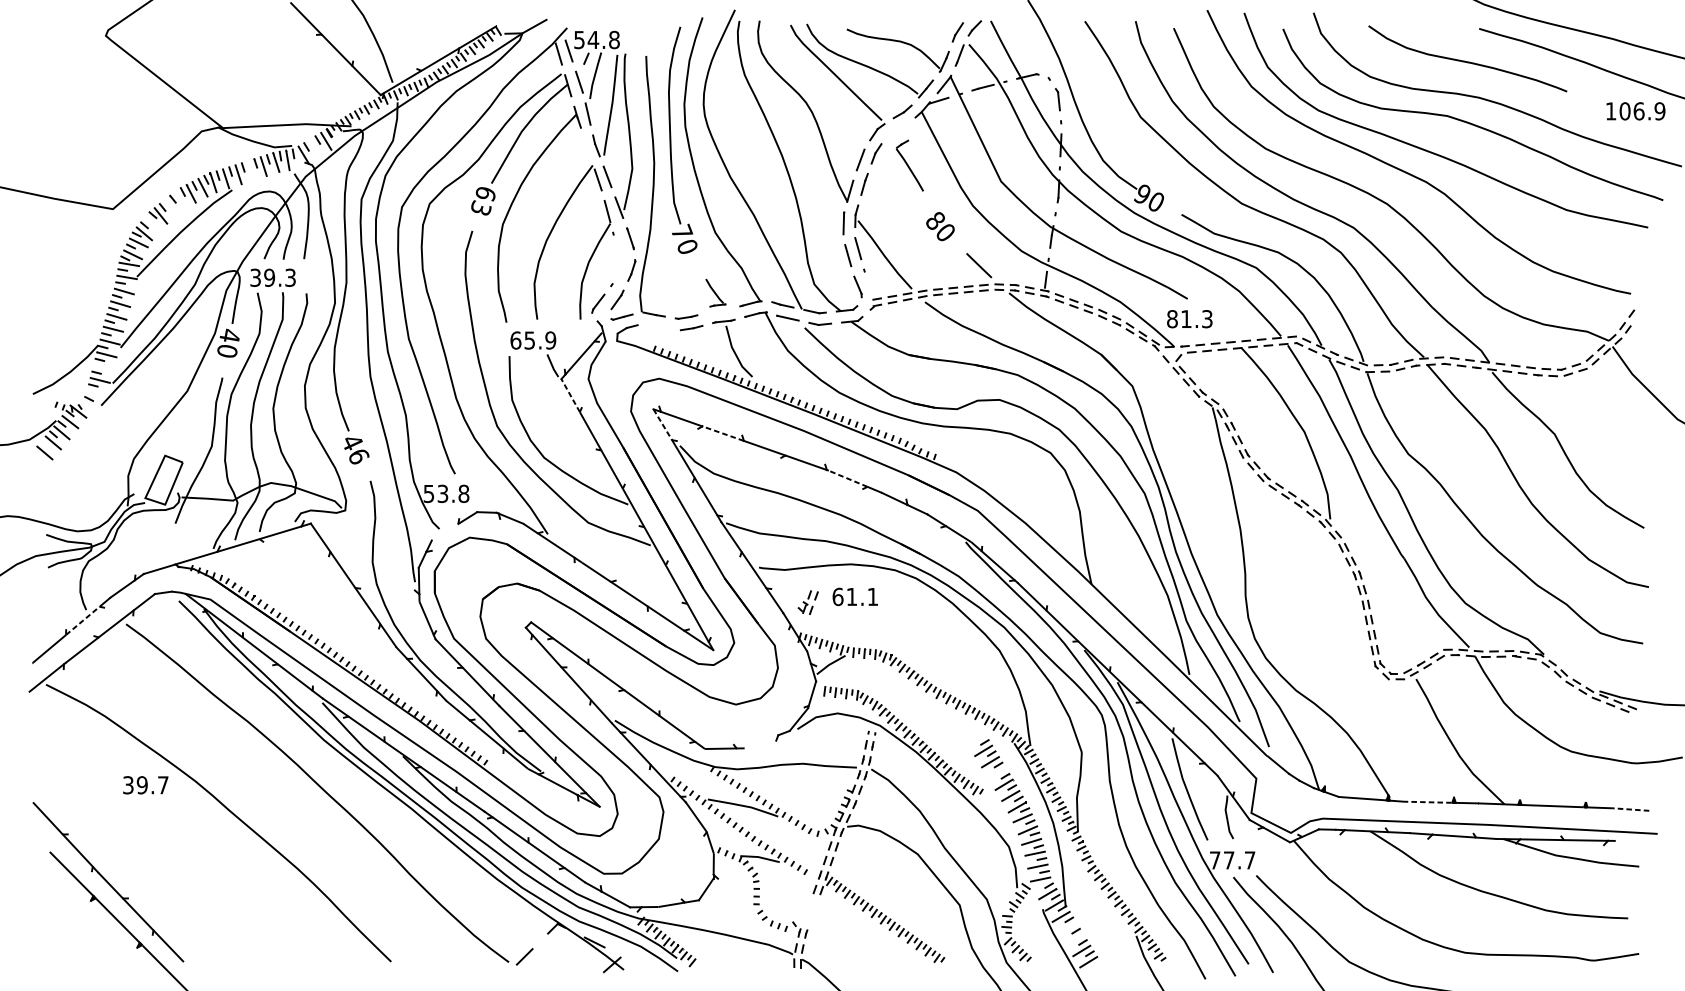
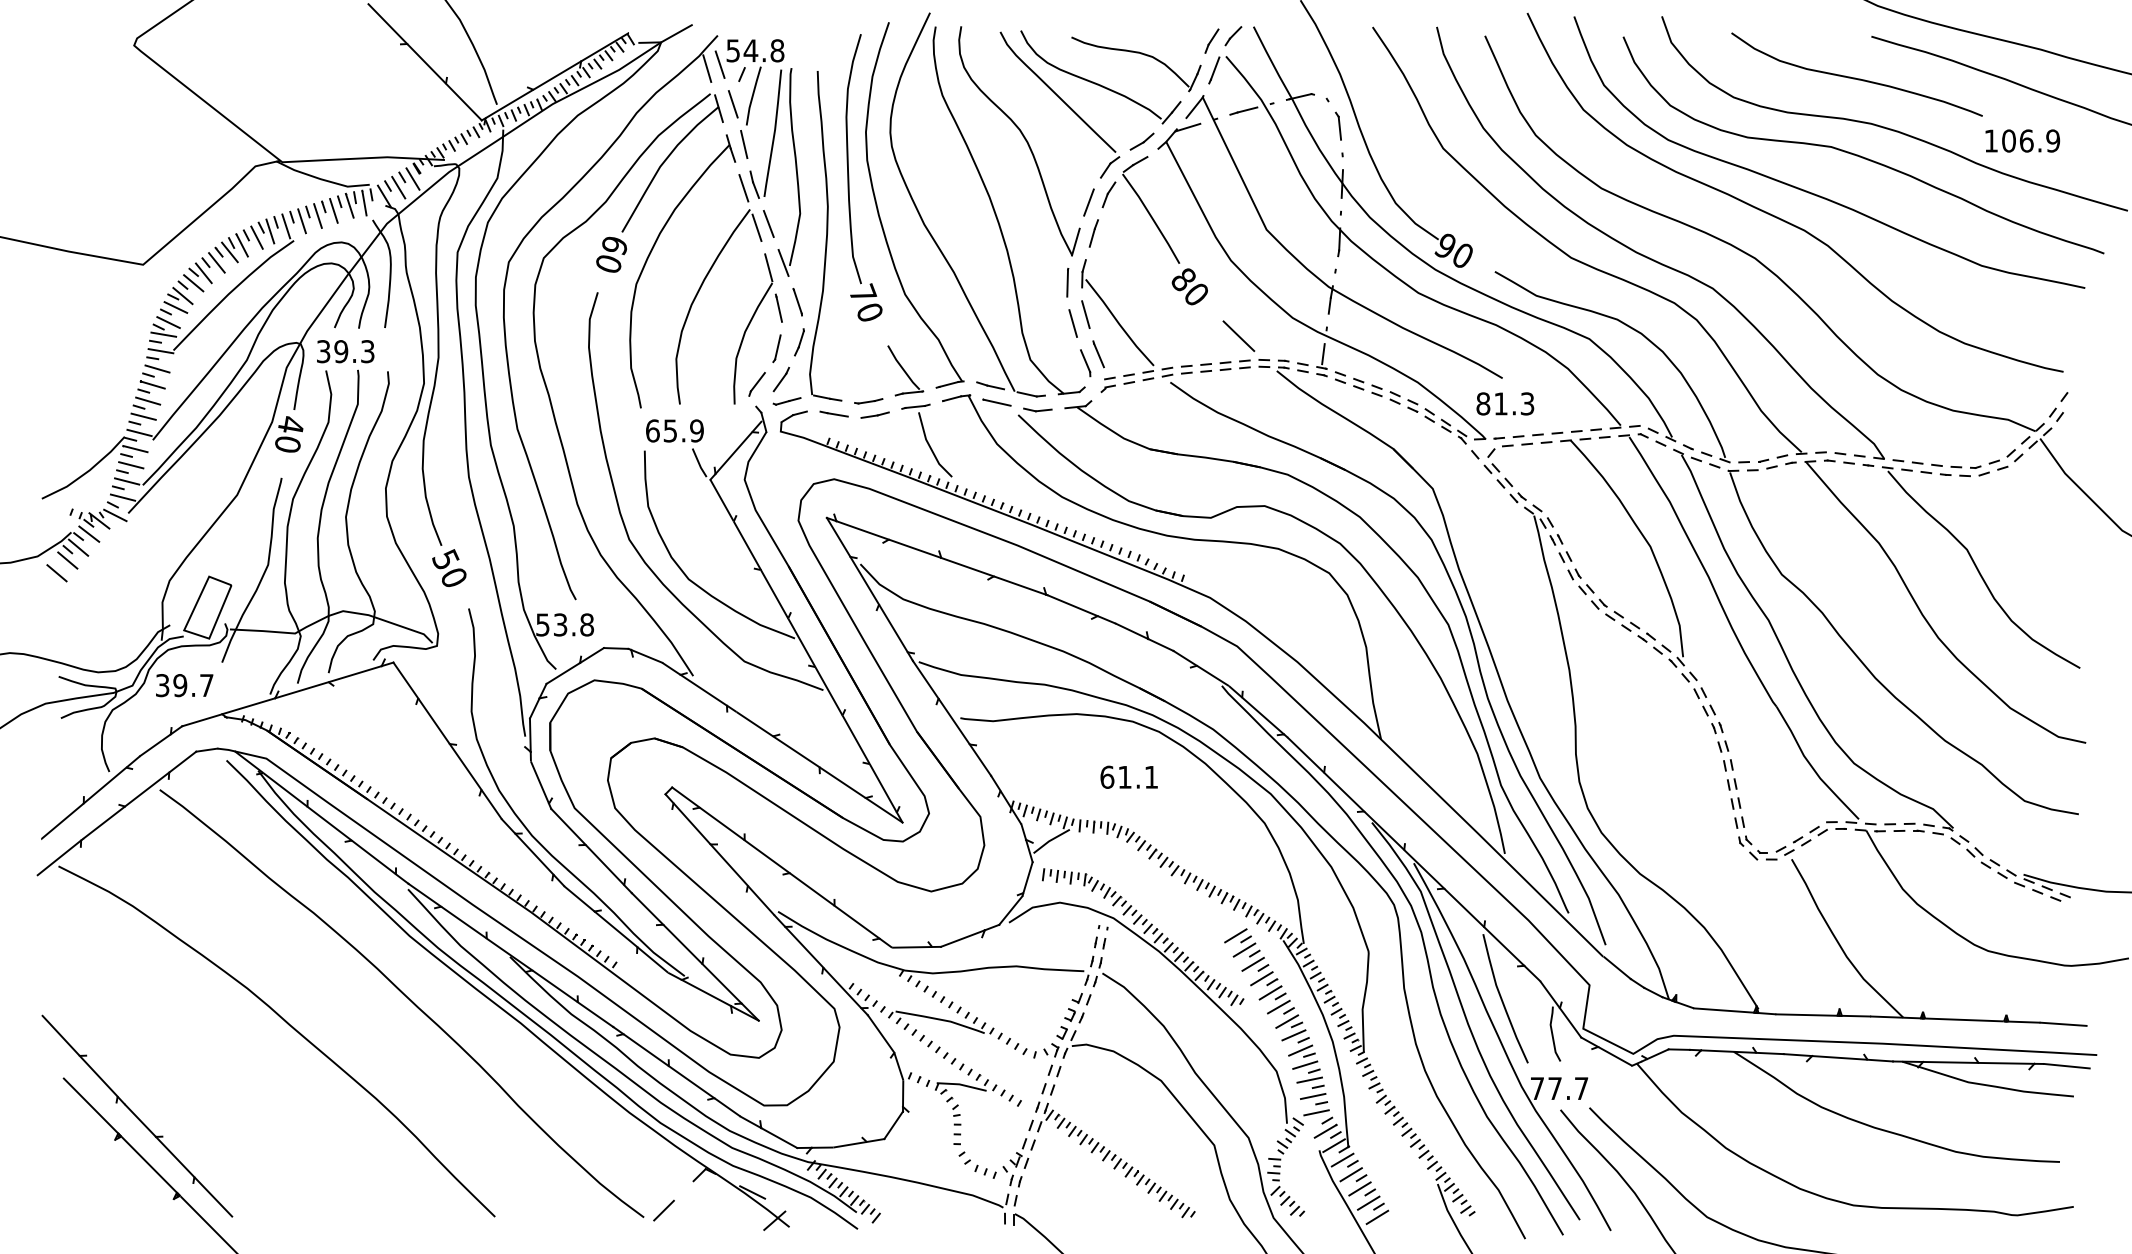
text: (1635, 110) -> (2022, 140), moved
line: (314, 148) -> (398, 187), added
line: (587, 148) -> (743, 188), added
part: (910, 165) -> (1151, 209), size x1.67
line: (250, 170) -> (317, 215), added
line: (181, 199) -> (229, 252), added
line: (170, 207) -> (216, 262), added
text: (481, 207) -> (609, 262), 63 -> 60
line: (152, 223) -> (193, 283), added
line: (616, 243) -> (779, 308), added
line: (614, 274) -> (777, 347), added
line: (868, 280) -> (1098, 355), added
part: (715, 292) -> (905, 370), size x1.43
line: (658, 326) -> (833, 413), added
line: (103, 367) -> (131, 465), added
line: (96, 393) -> (122, 497), added
line: (570, 396) -> (722, 501), dashed -> solid
line: (91, 407) -> (115, 515), added
line: (662, 424) -> (838, 537), dashed -> solid
line: (722, 433) -> (914, 548), dashed -> solid
text: (355, 449) -> (449, 568), 46 -> 50
line: (847, 478) -> (1072, 605), dashed -> solid
line: (445, 532) -> (563, 673), added
text: (854, 596) -> (1128, 776), moved
part: (808, 602) -> (1022, 1153), moved
line: (83, 620) -> (105, 785), dashed -> solid
line: (976, 739) -> (1235, 935), added
line: (760, 741) -> (962, 938), added
line: (997, 773) -> (1261, 978), added
text: (145, 785) -> (184, 685), moved
line: (1427, 802) -> (1805, 1015), dashed -> solid
line: (1631, 809) -> (2063, 1024), dashed -> solid
line: (1633, 842) -> (2066, 1065), added
line: (1067, 928) -> (1350, 1174), added
line: (1074, 939) -> (1359, 1188), added

